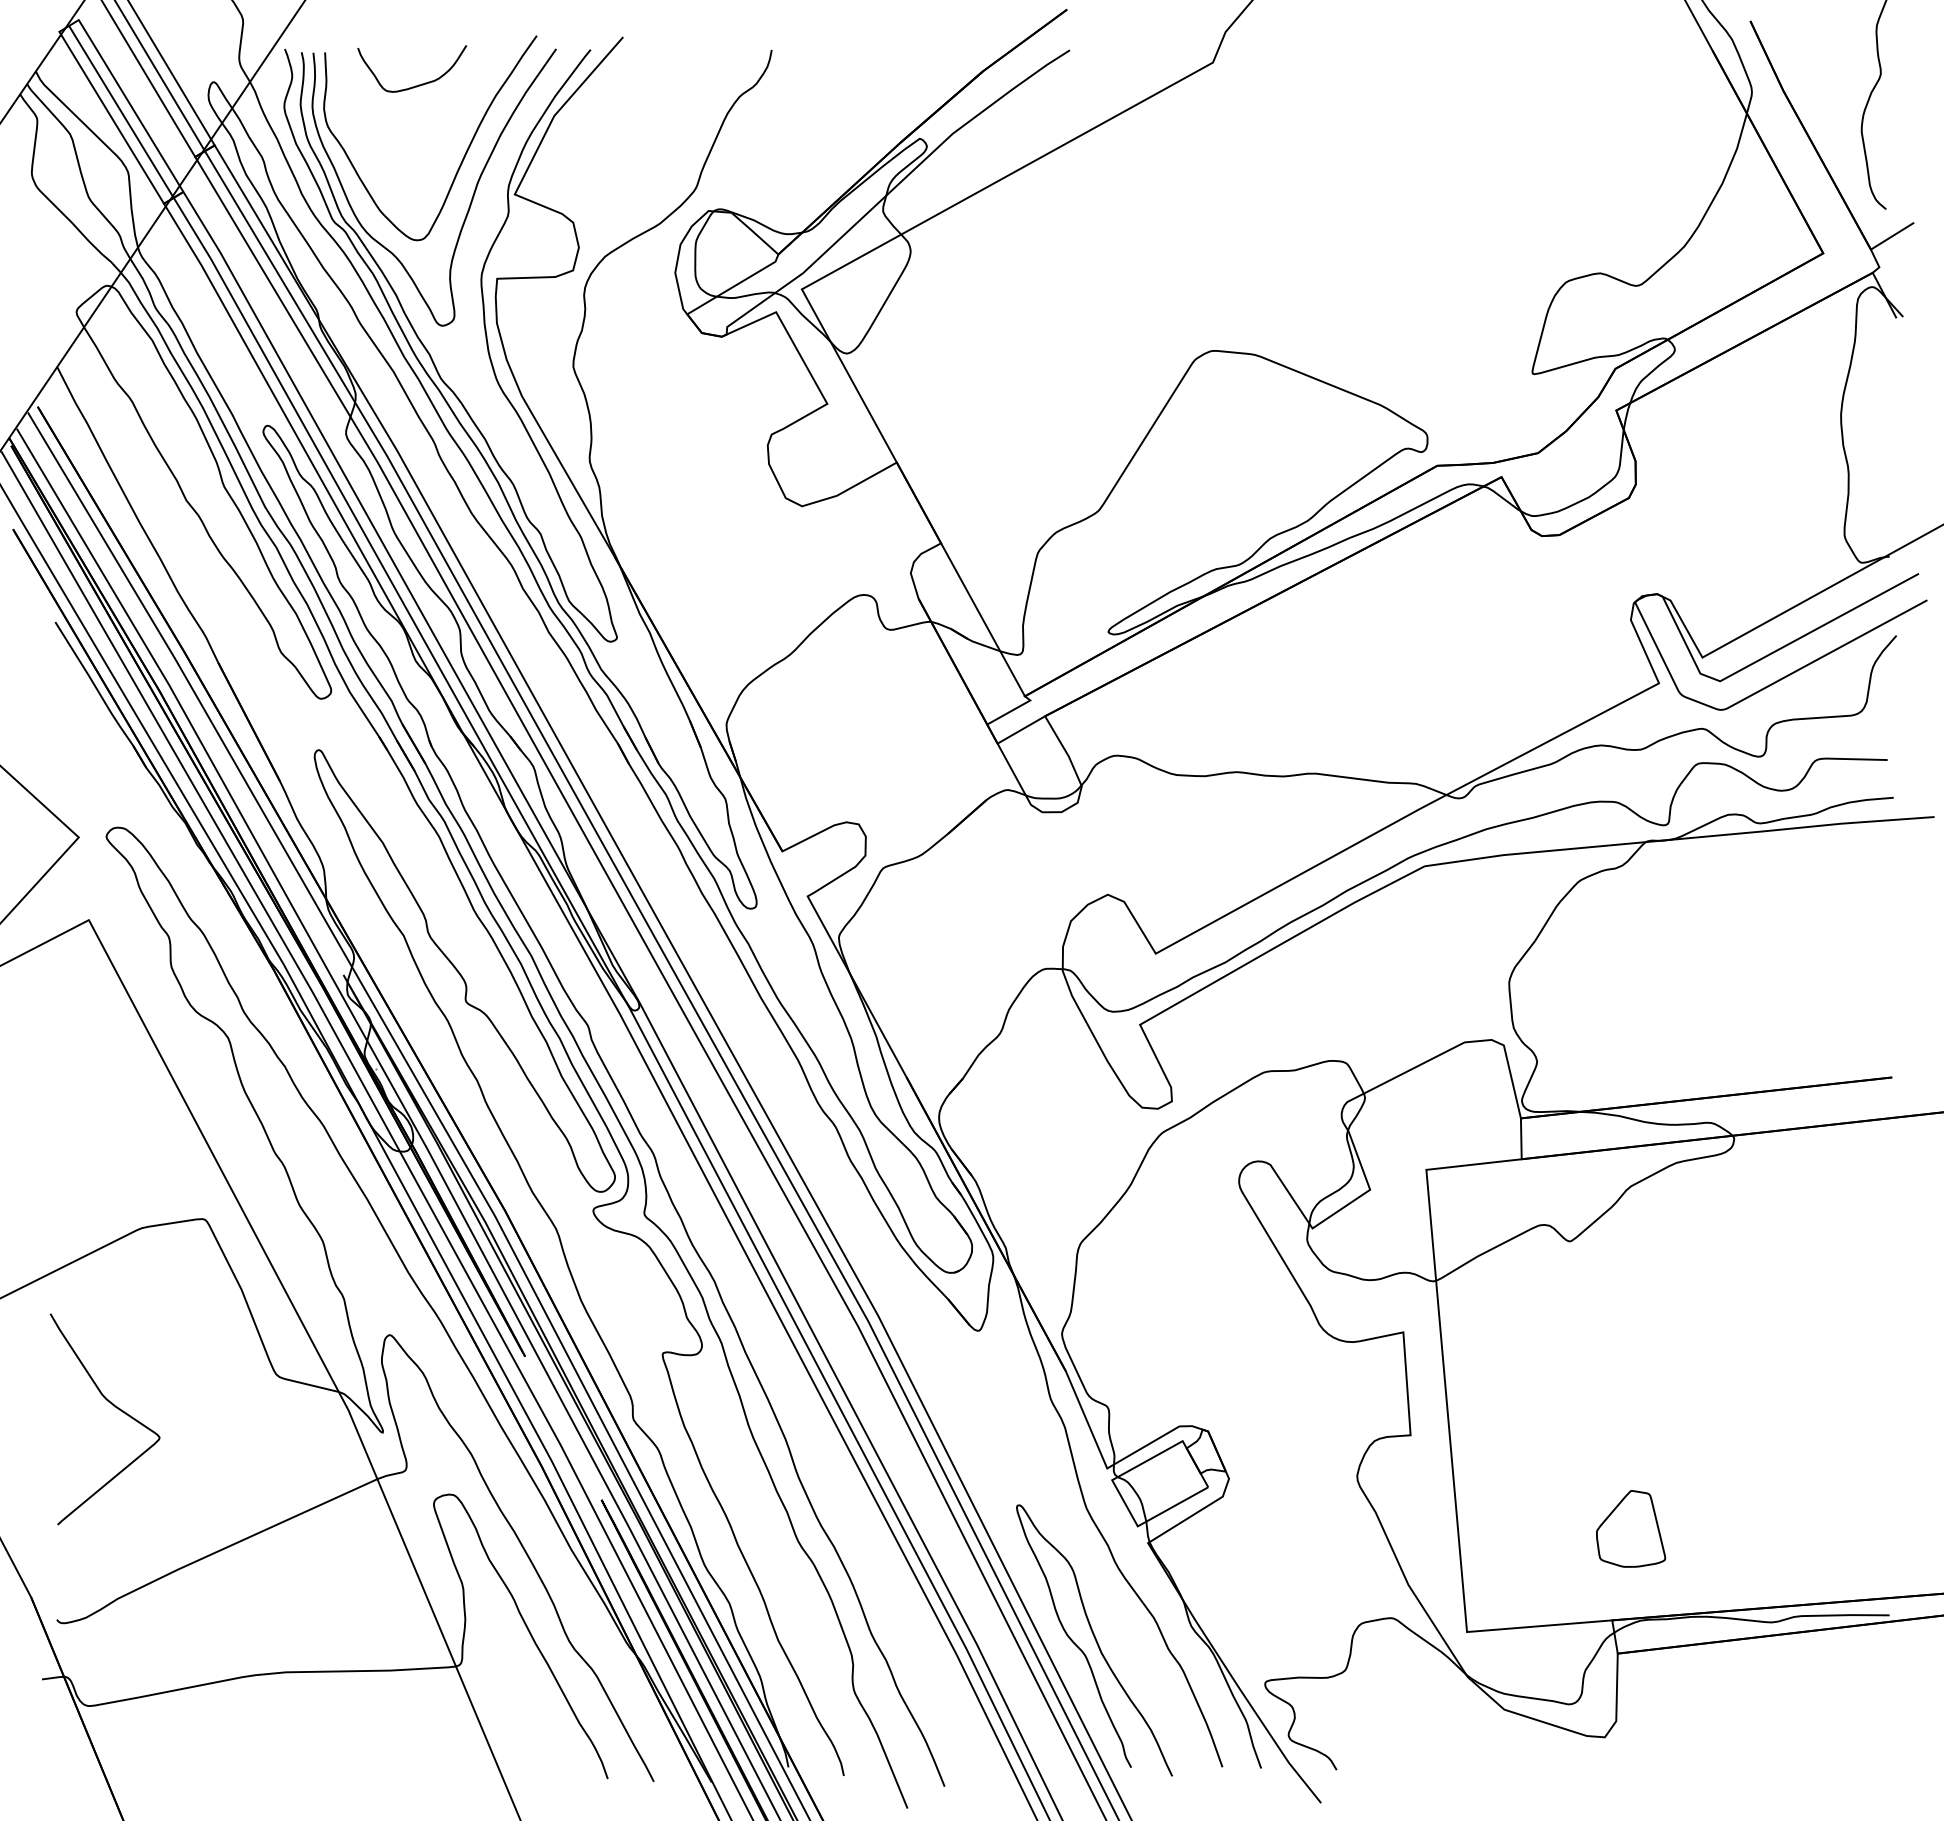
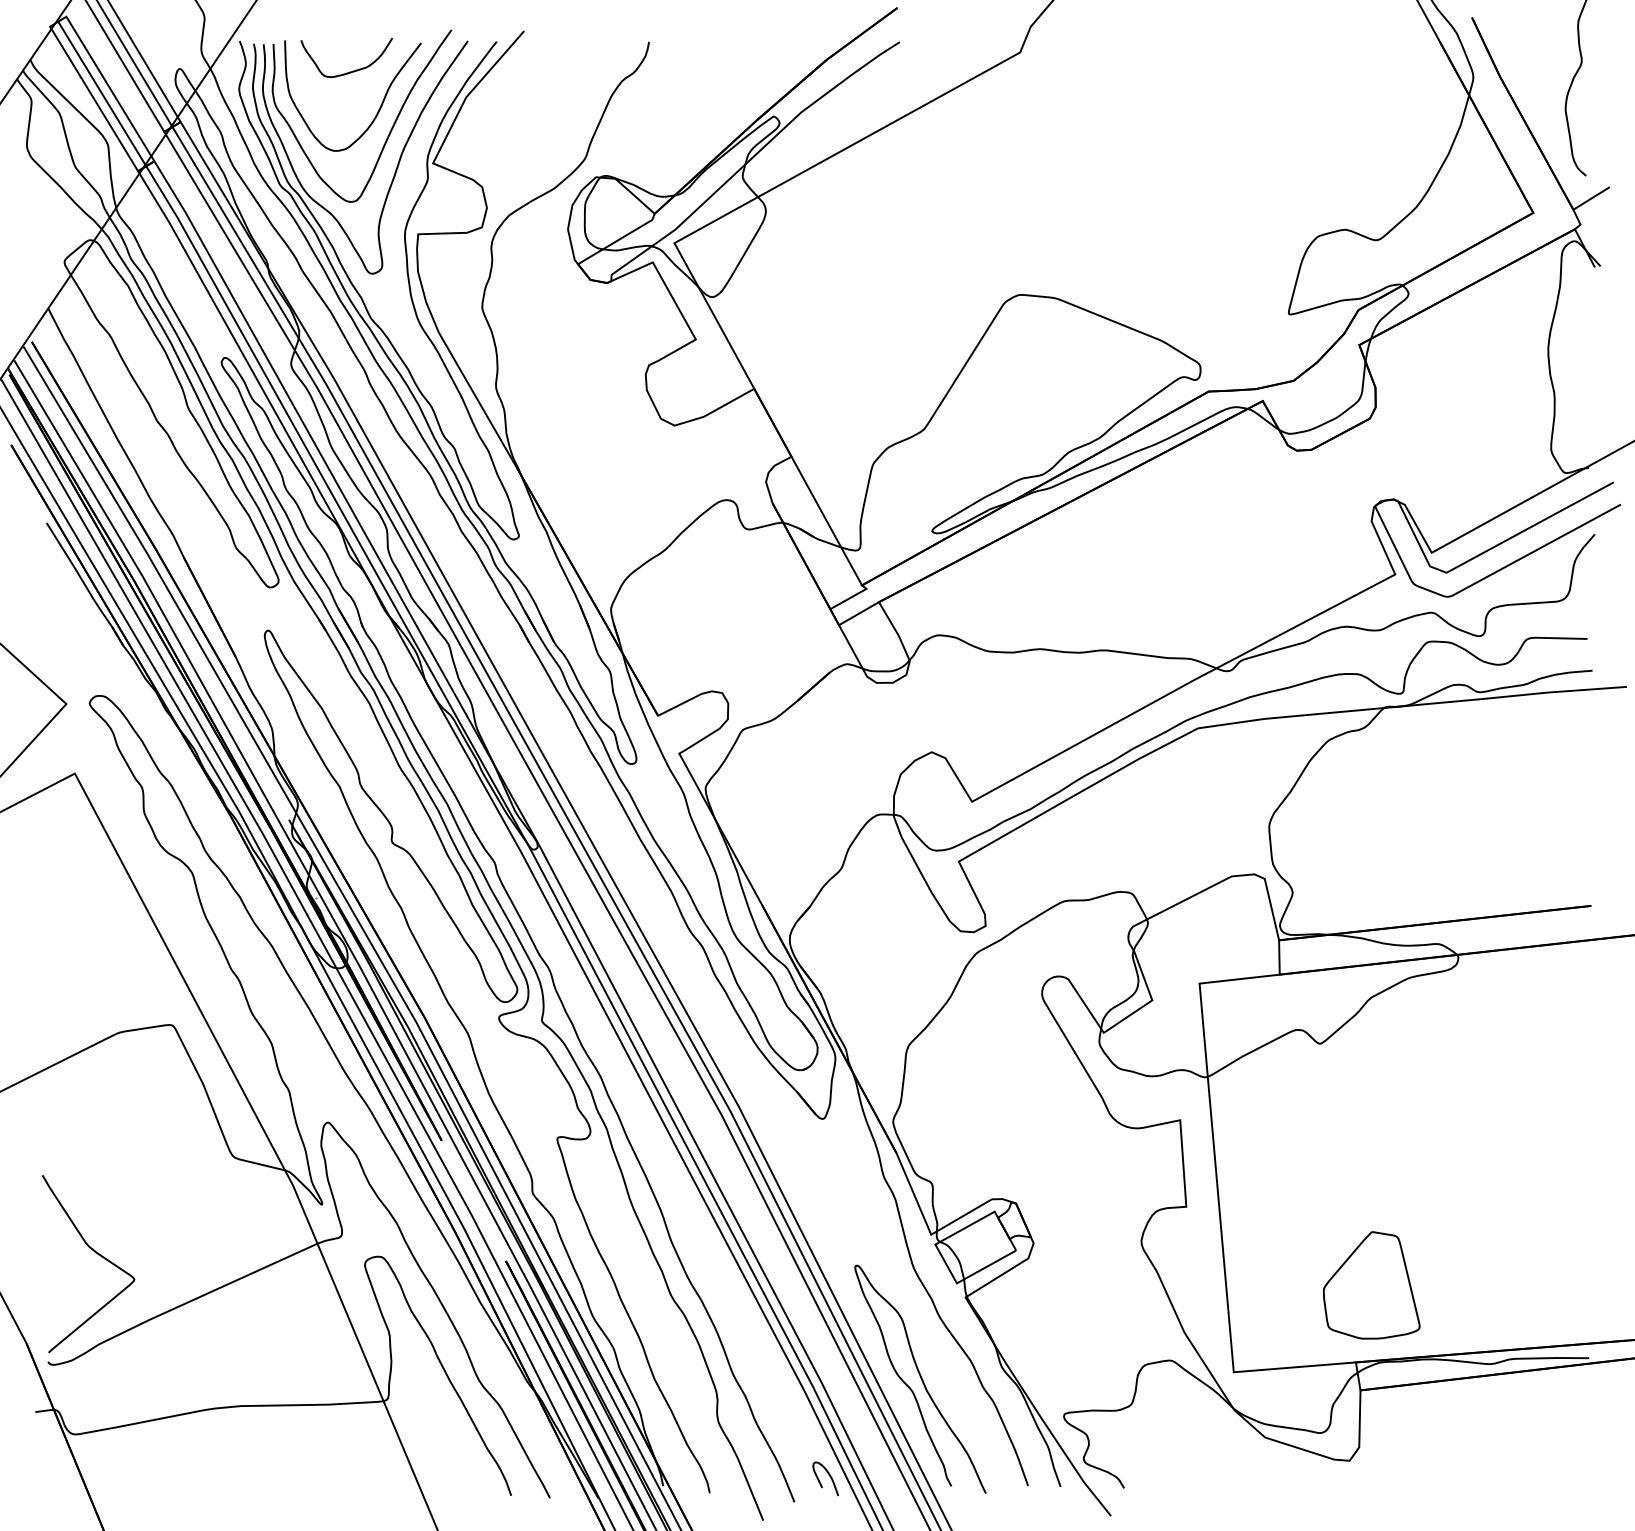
curve: (450, 129) -> (378, 108), added
curve: (113, 1406) -> (95, 1253), moved
part: (1630, 1528) -> (1371, 1285), size x1.67
curve: (986, 1756) -> (829, 1476), added

